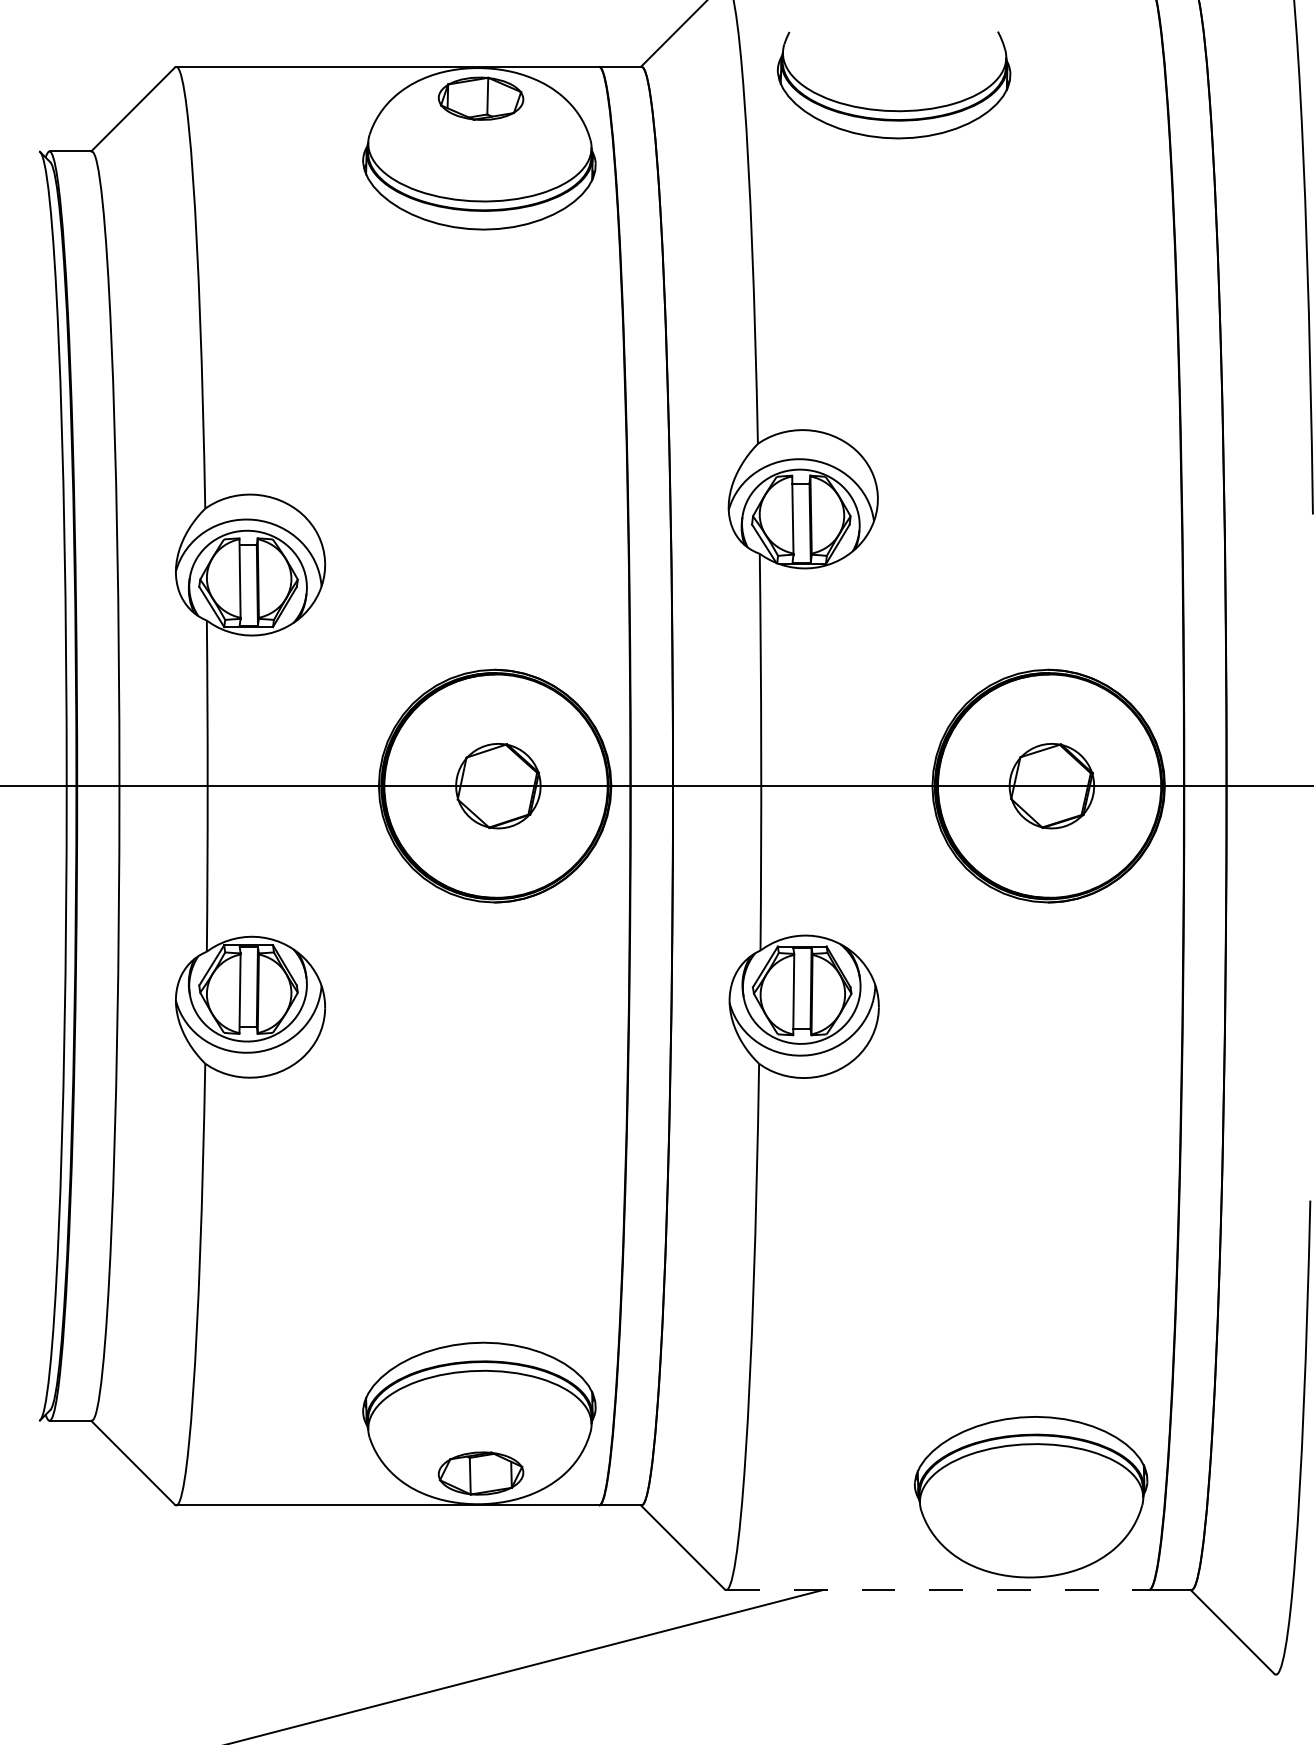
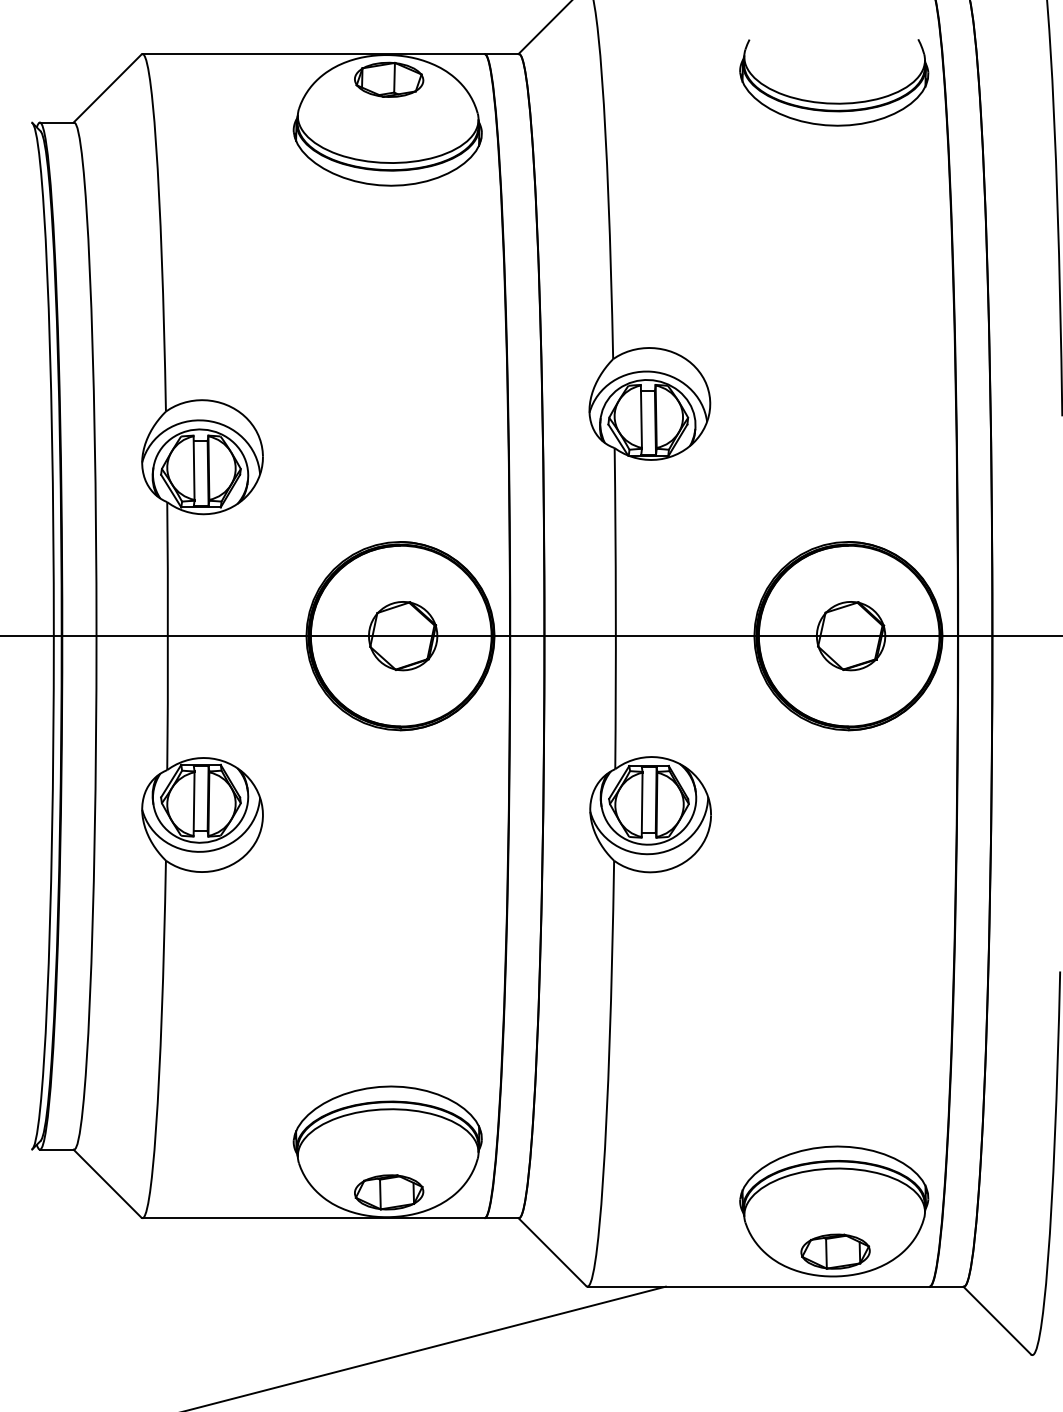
part: (894, 110) -> (834, 103), moved
part: (1032, 1546) -> (835, 1251), added
line: (938, 1590) -> (759, 1287), dashed -> solid

